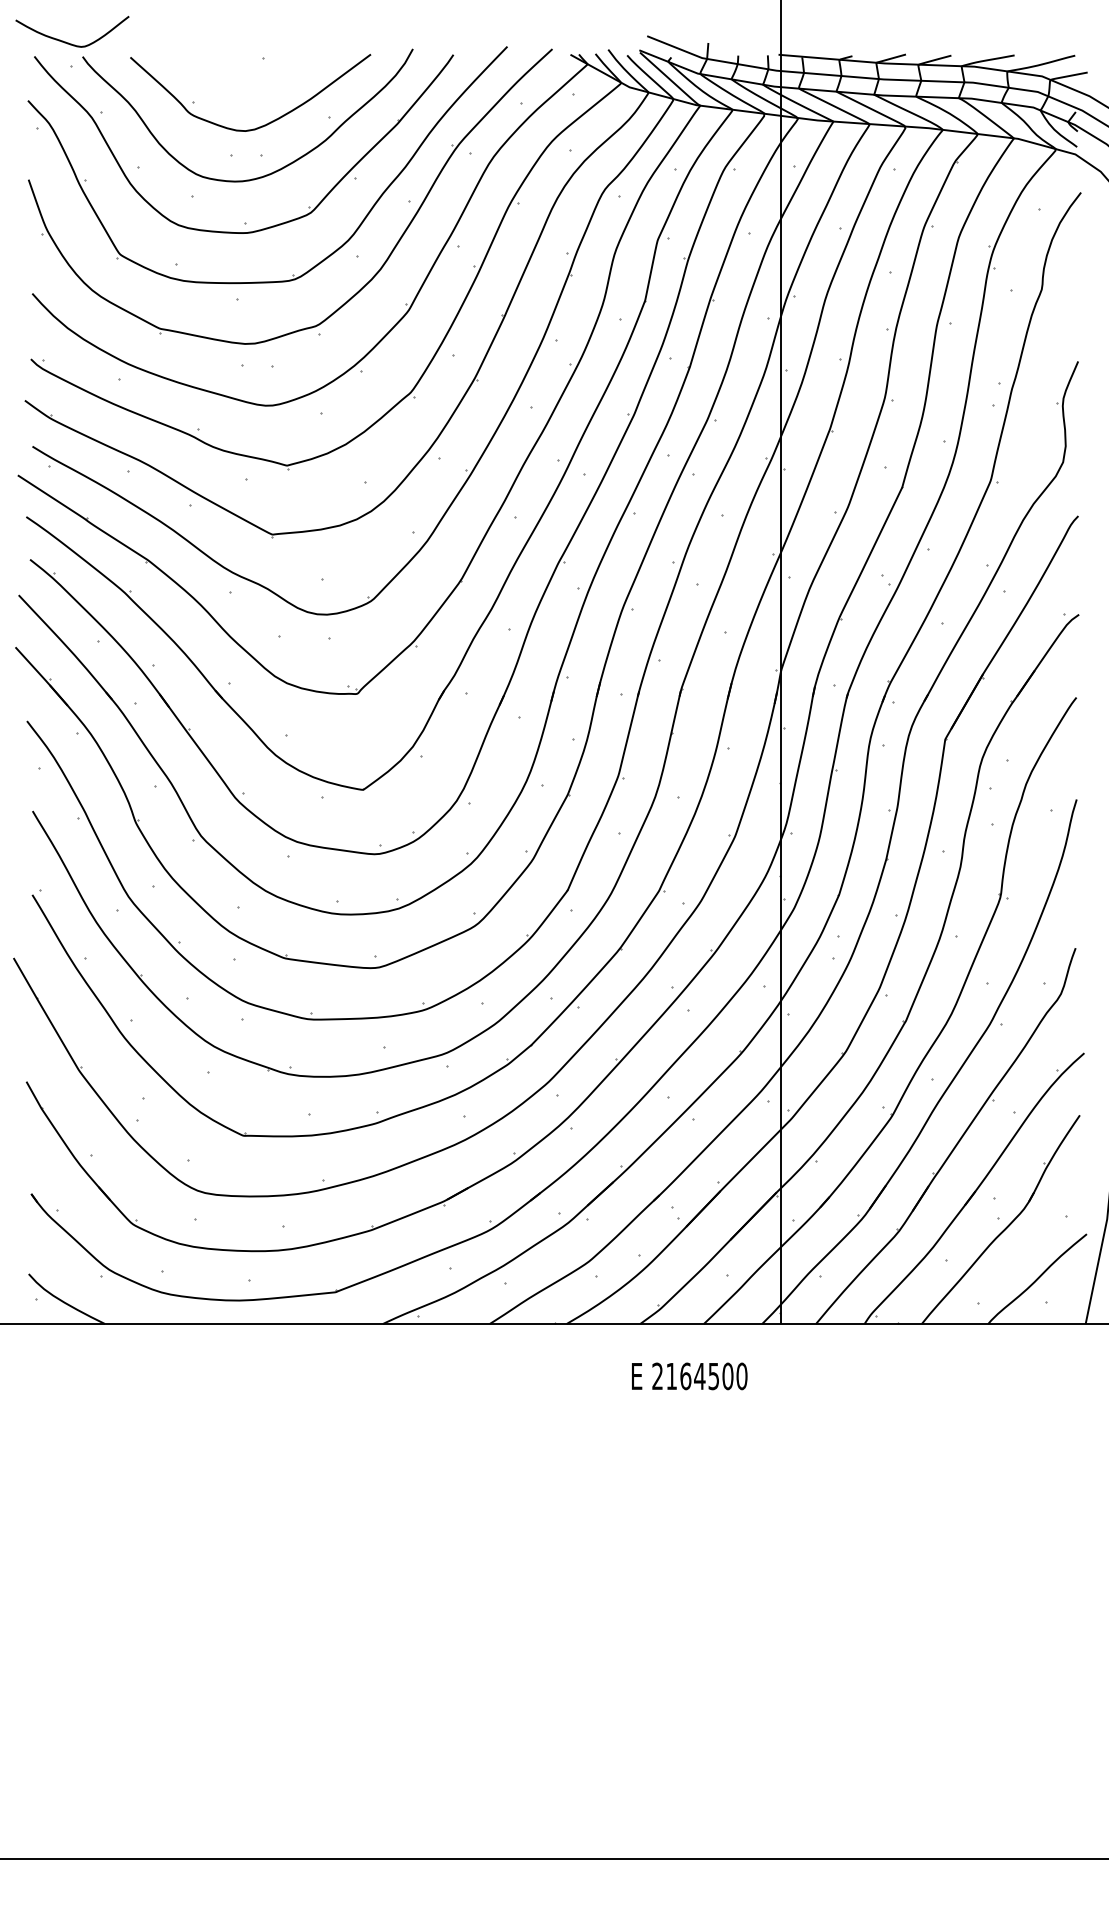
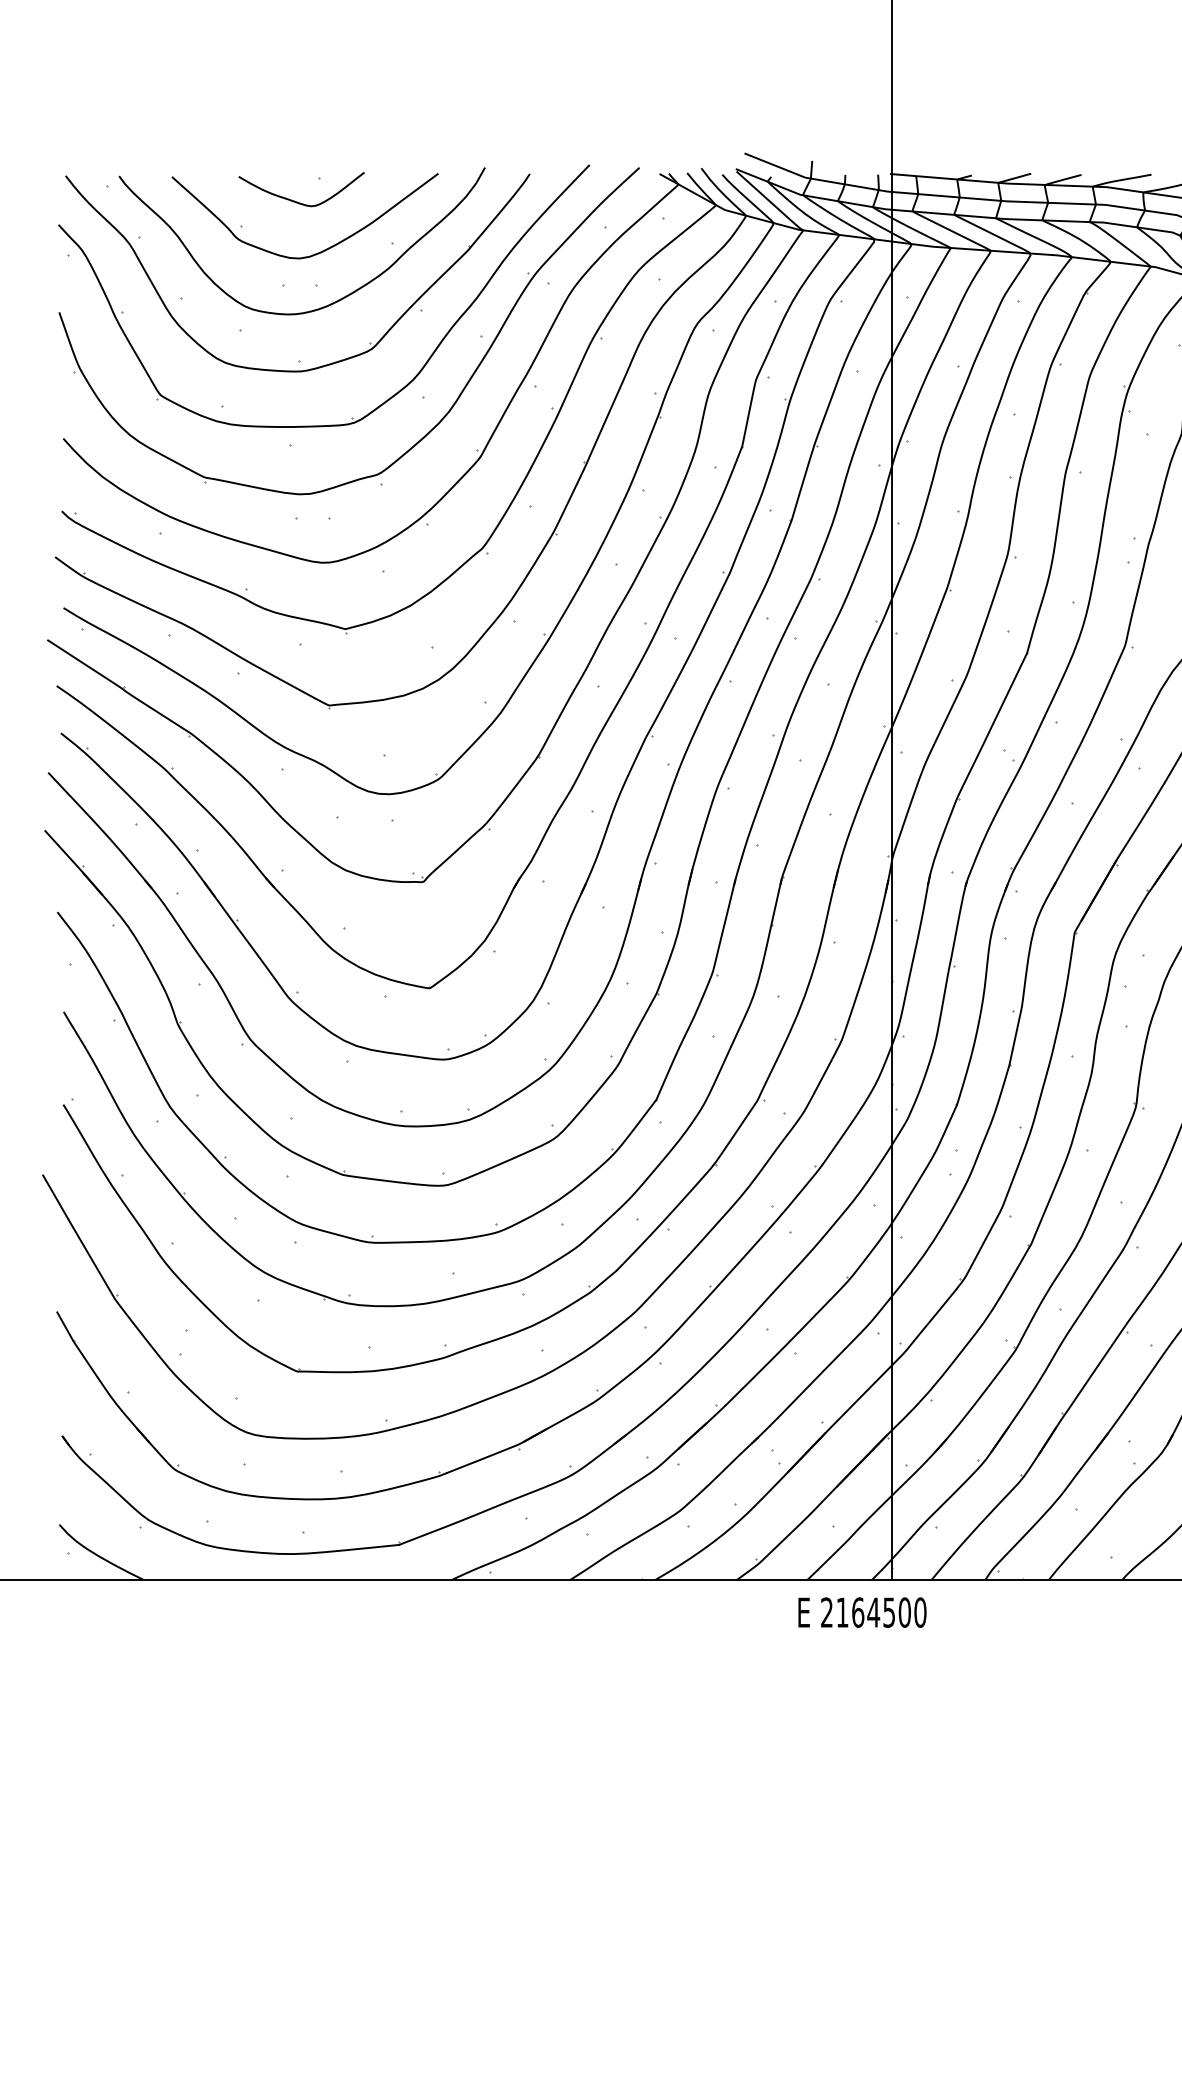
curve: (68, 42) -> (297, 201), moved
text: (689, 1376) -> (862, 1612), moved

